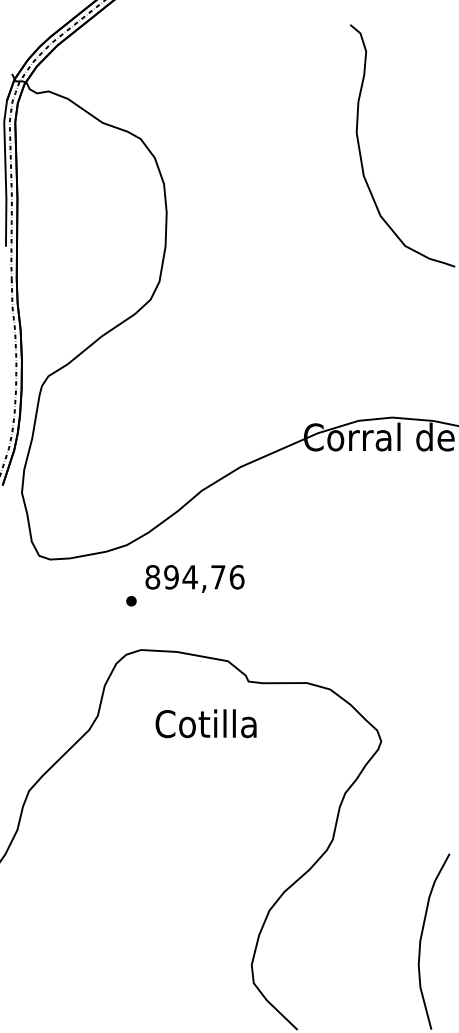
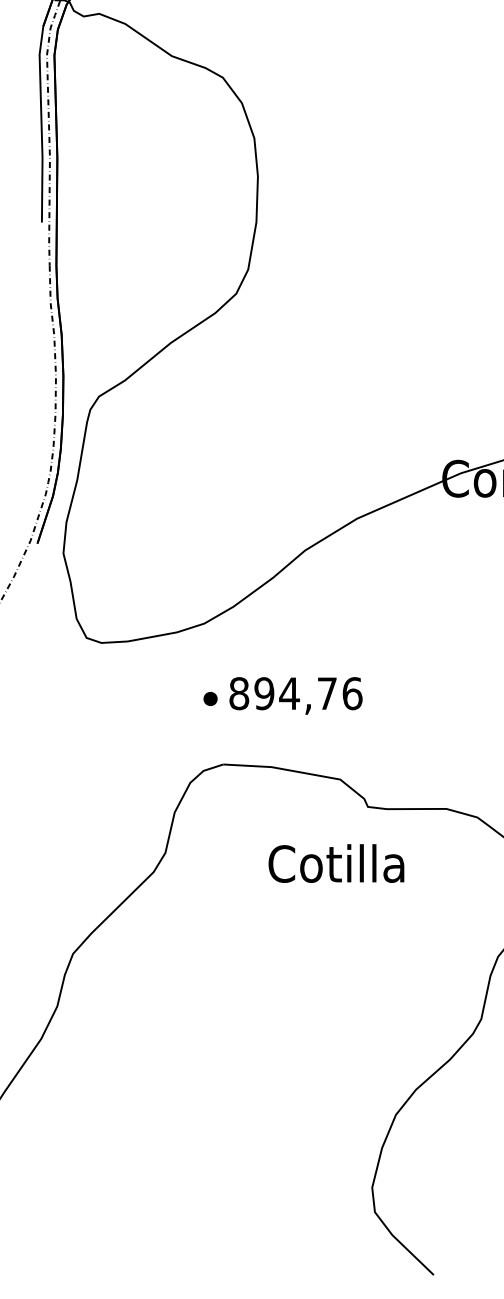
text: (194, 578) -> (295, 695), moved
text: (205, 723) -> (335, 863), moved

